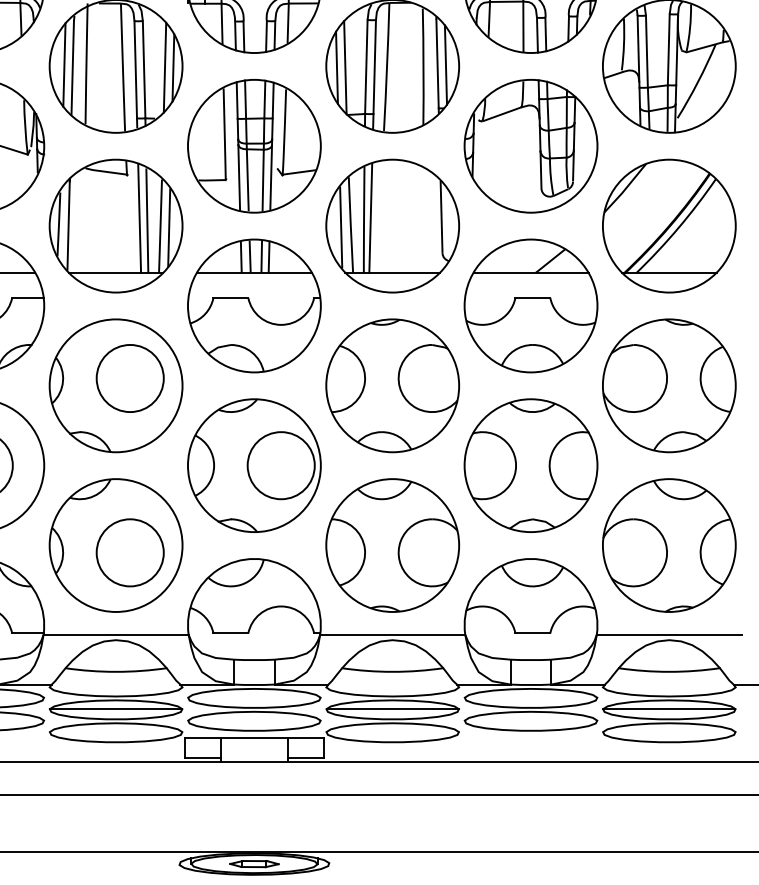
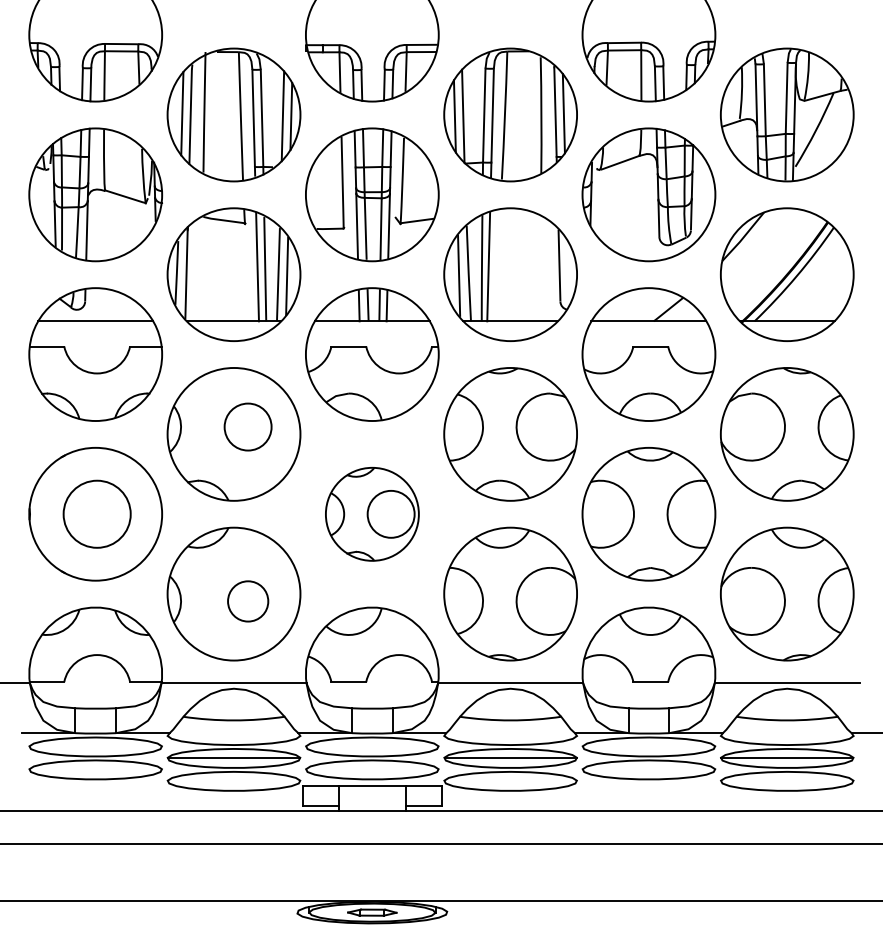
circle: (129, 377) -> (247, 426), size x0.7
part: (254, 465) -> (372, 514), size x0.7
circle: (129, 551) -> (247, 600), size x0.6

